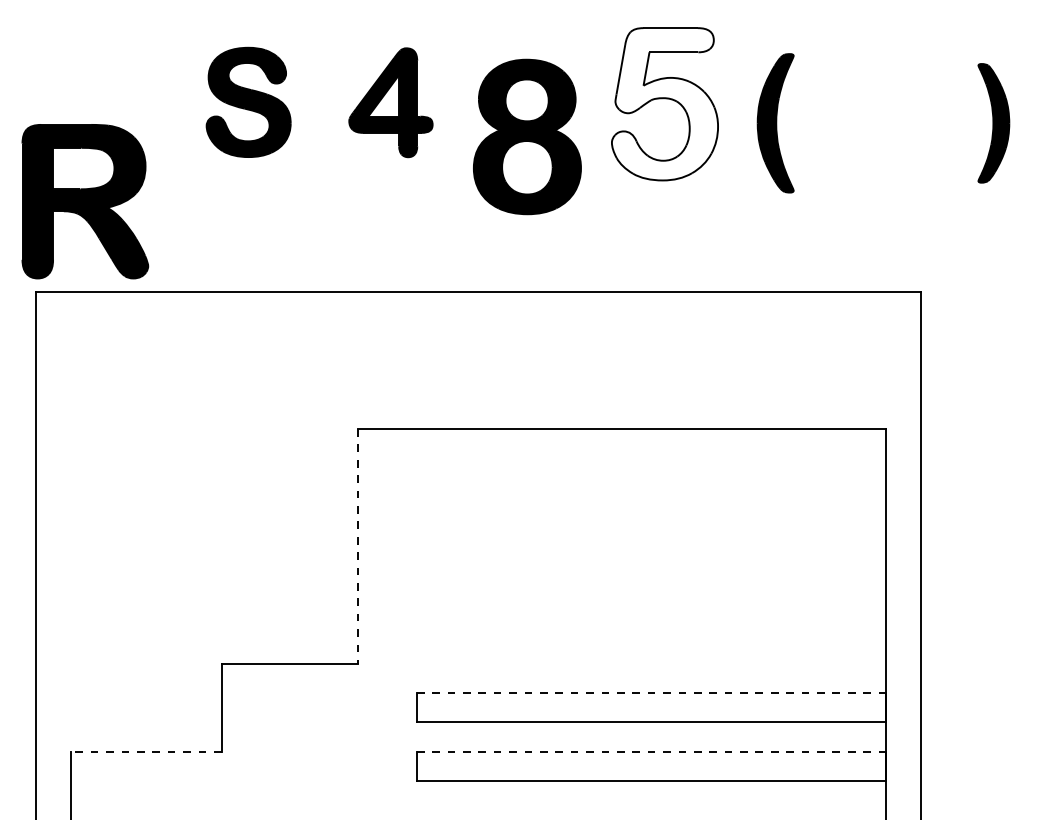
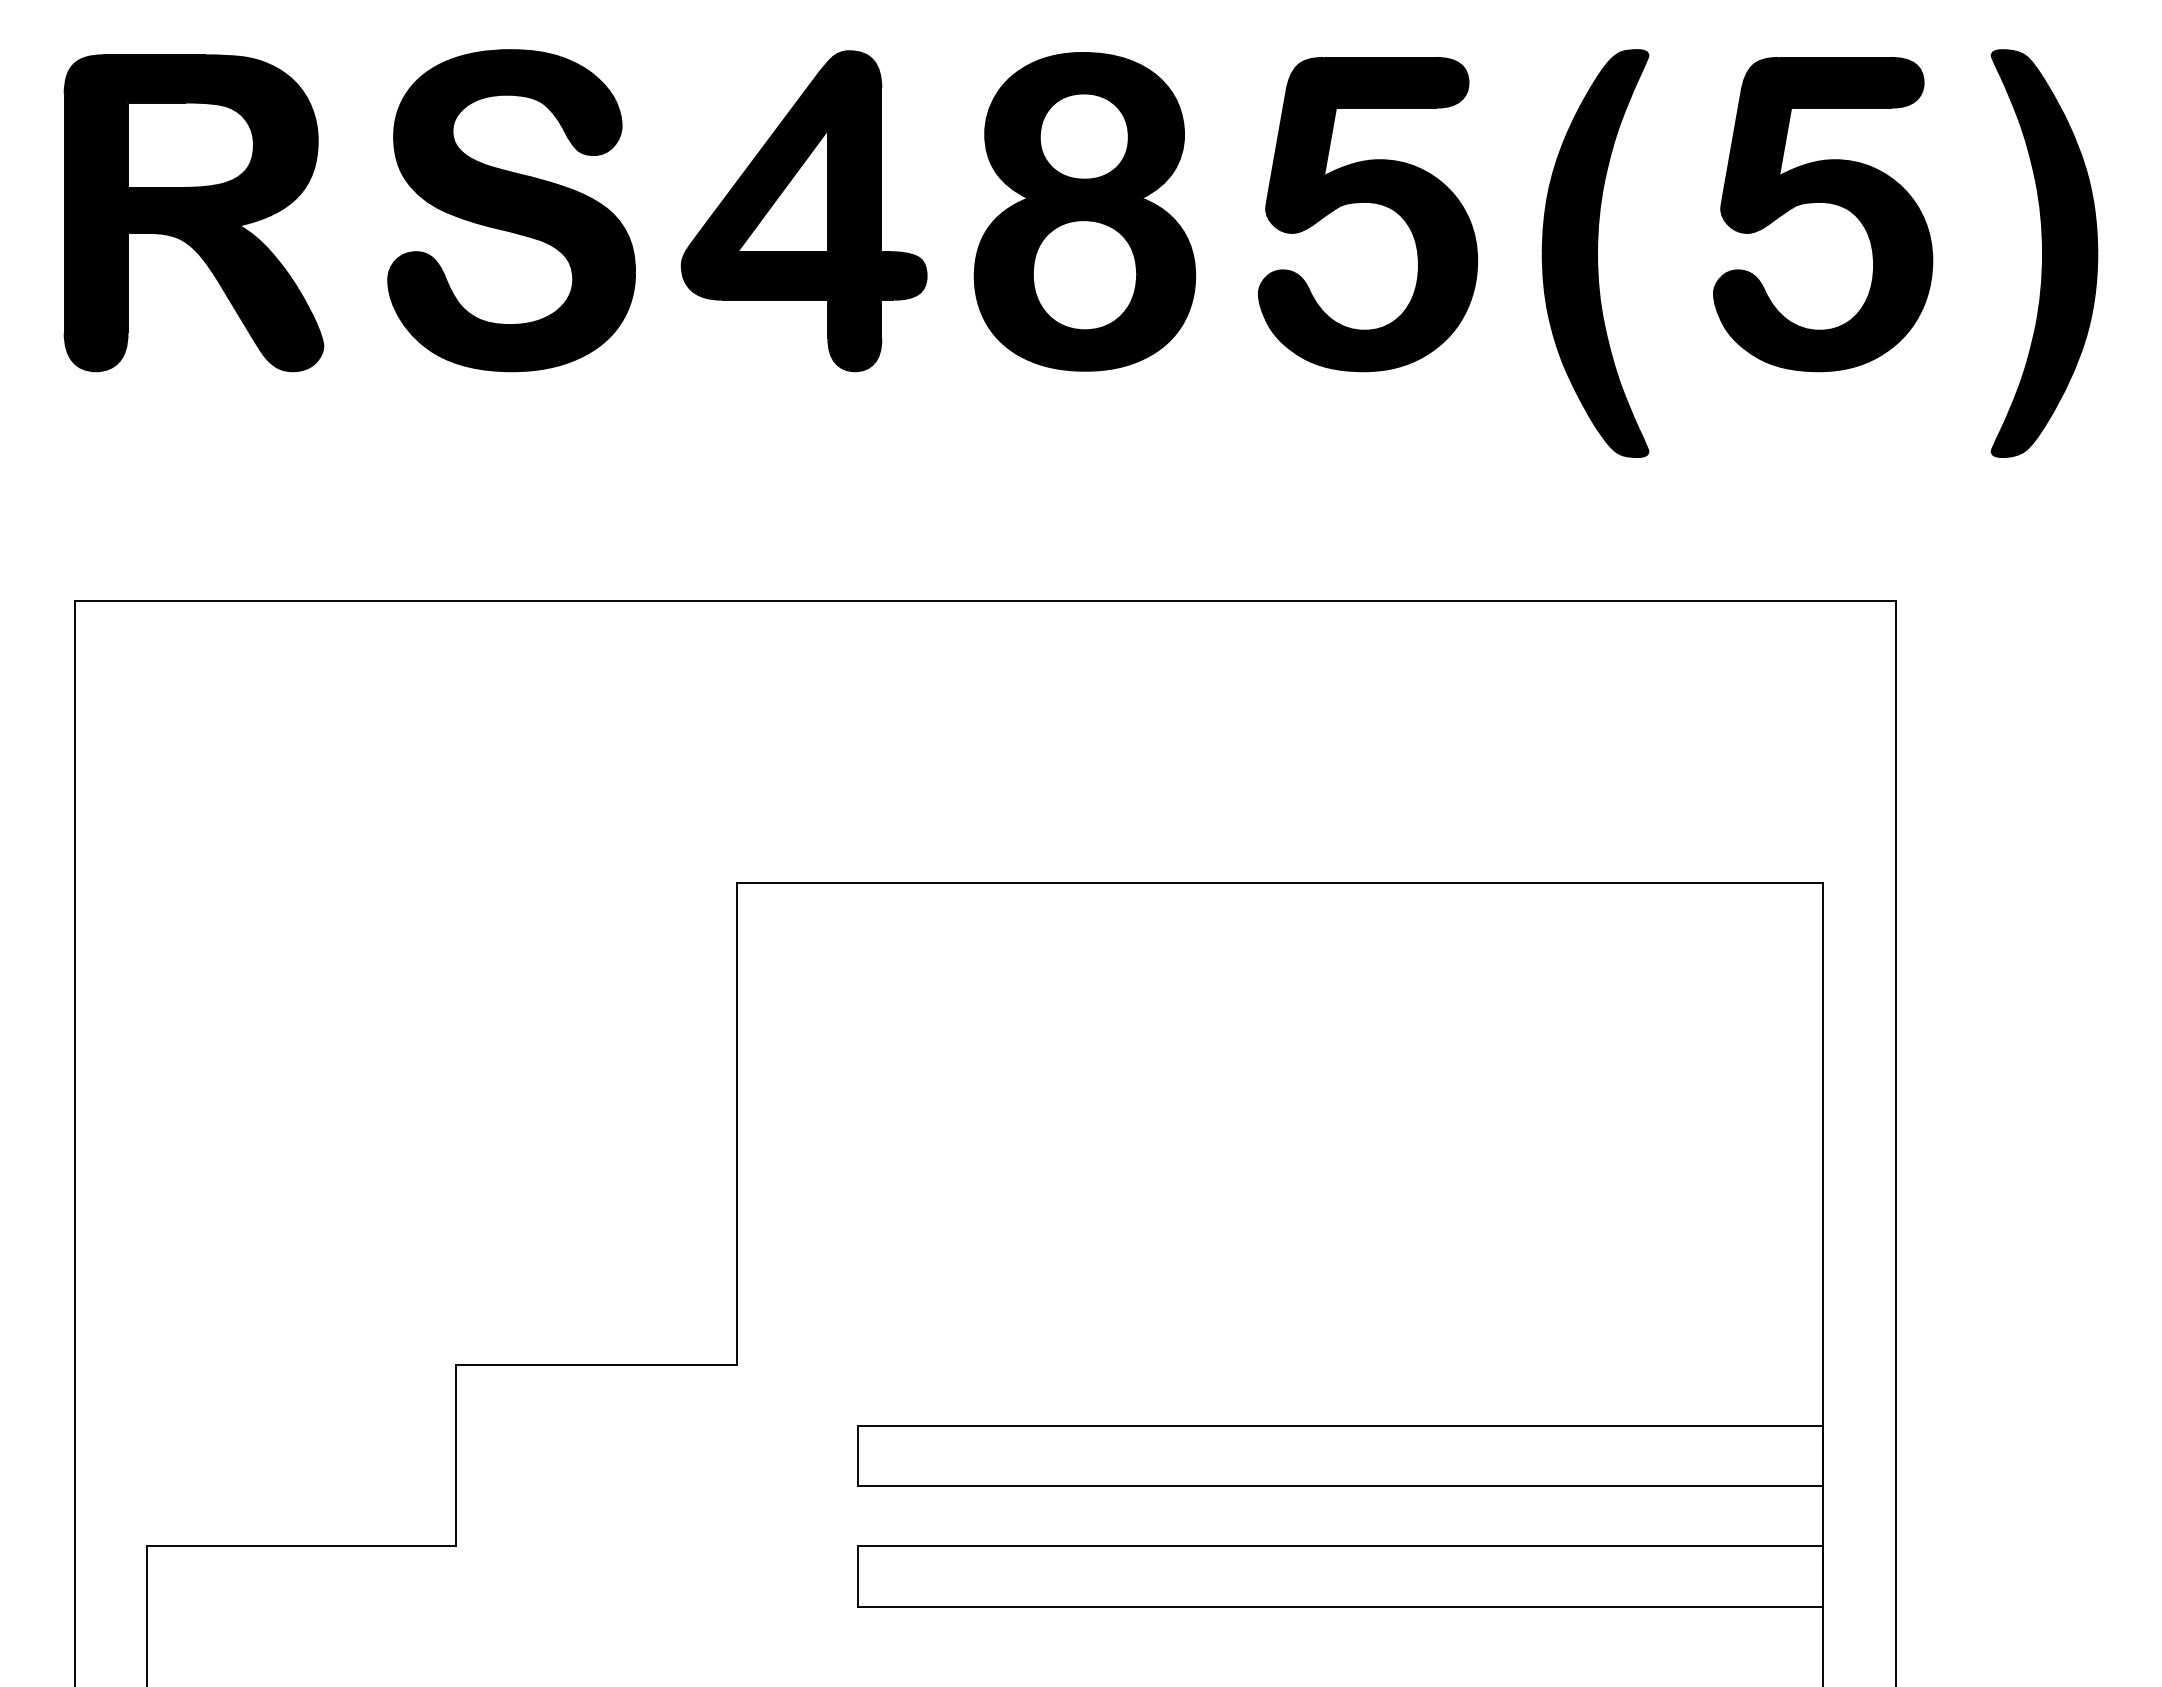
part: (248, 102) -> (511, 210), size x1.43
part: (390, 102) -> (803, 210), size x1.43
fill: (664, 104) -> (1366, 214), added
part: (886, 104) -> (1823, 214), added
part: (775, 123) -> (1595, 254), size x1.43
part: (993, 123) -> (2043, 254), size x1.67
part: (527, 136) -> (1085, 210), moved
part: (85, 201) -> (194, 212), moved
line: (358, 546) -> (737, 1124), dashed -> solid
line: (651, 692) -> (1340, 1424), dashed -> solid
line: (145, 751) -> (299, 1546), dashed -> solid
line: (651, 751) -> (1340, 1546), dashed -> solid

